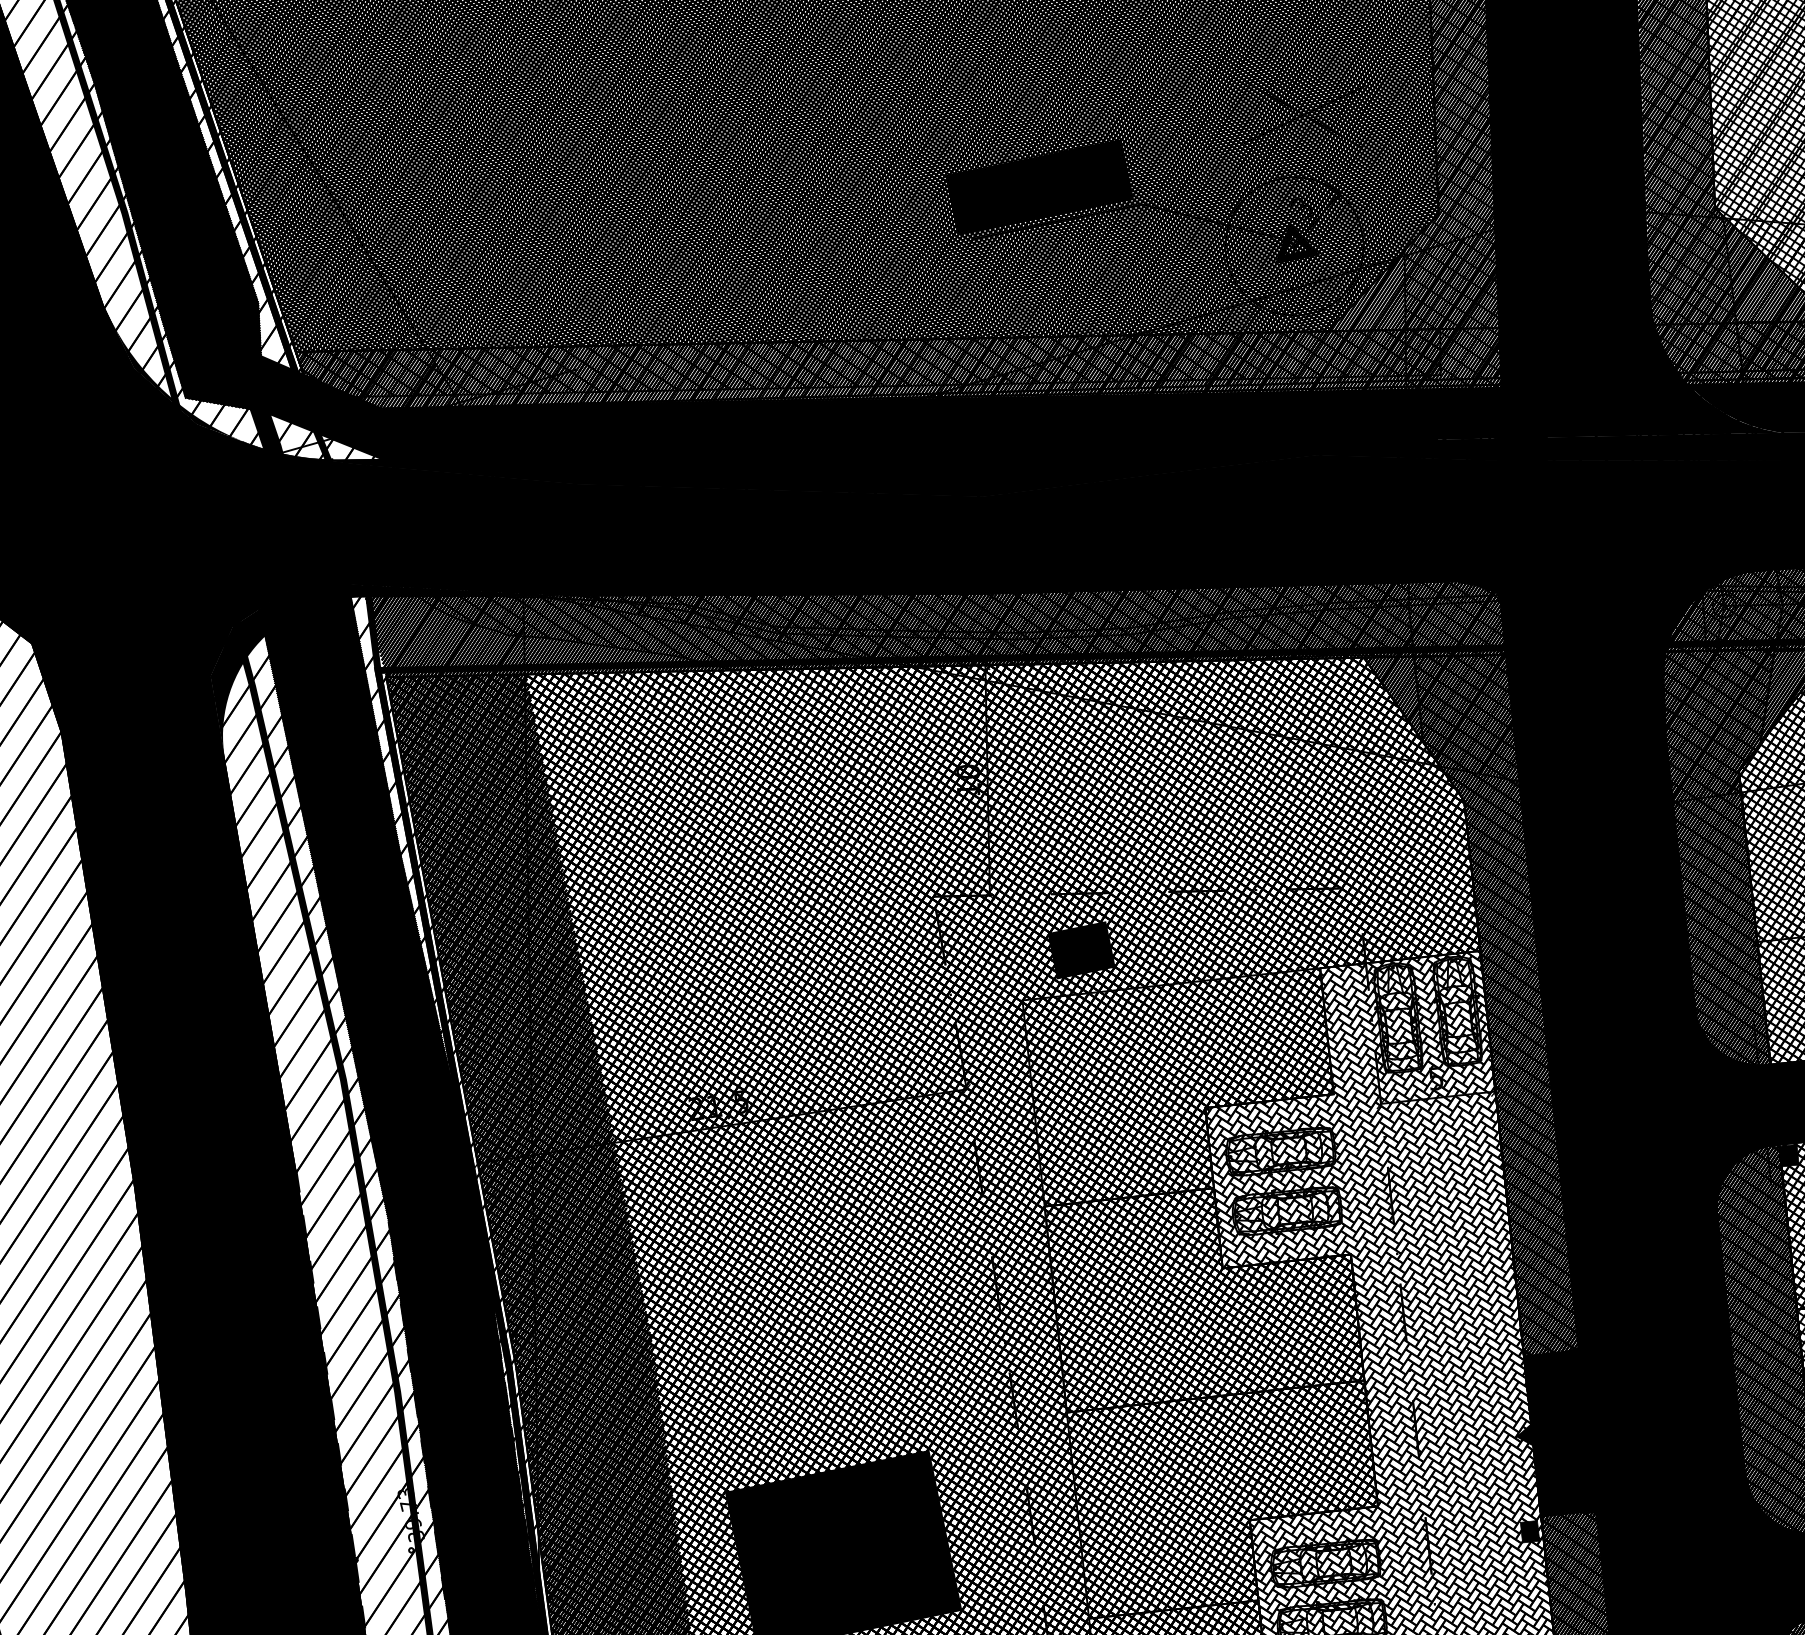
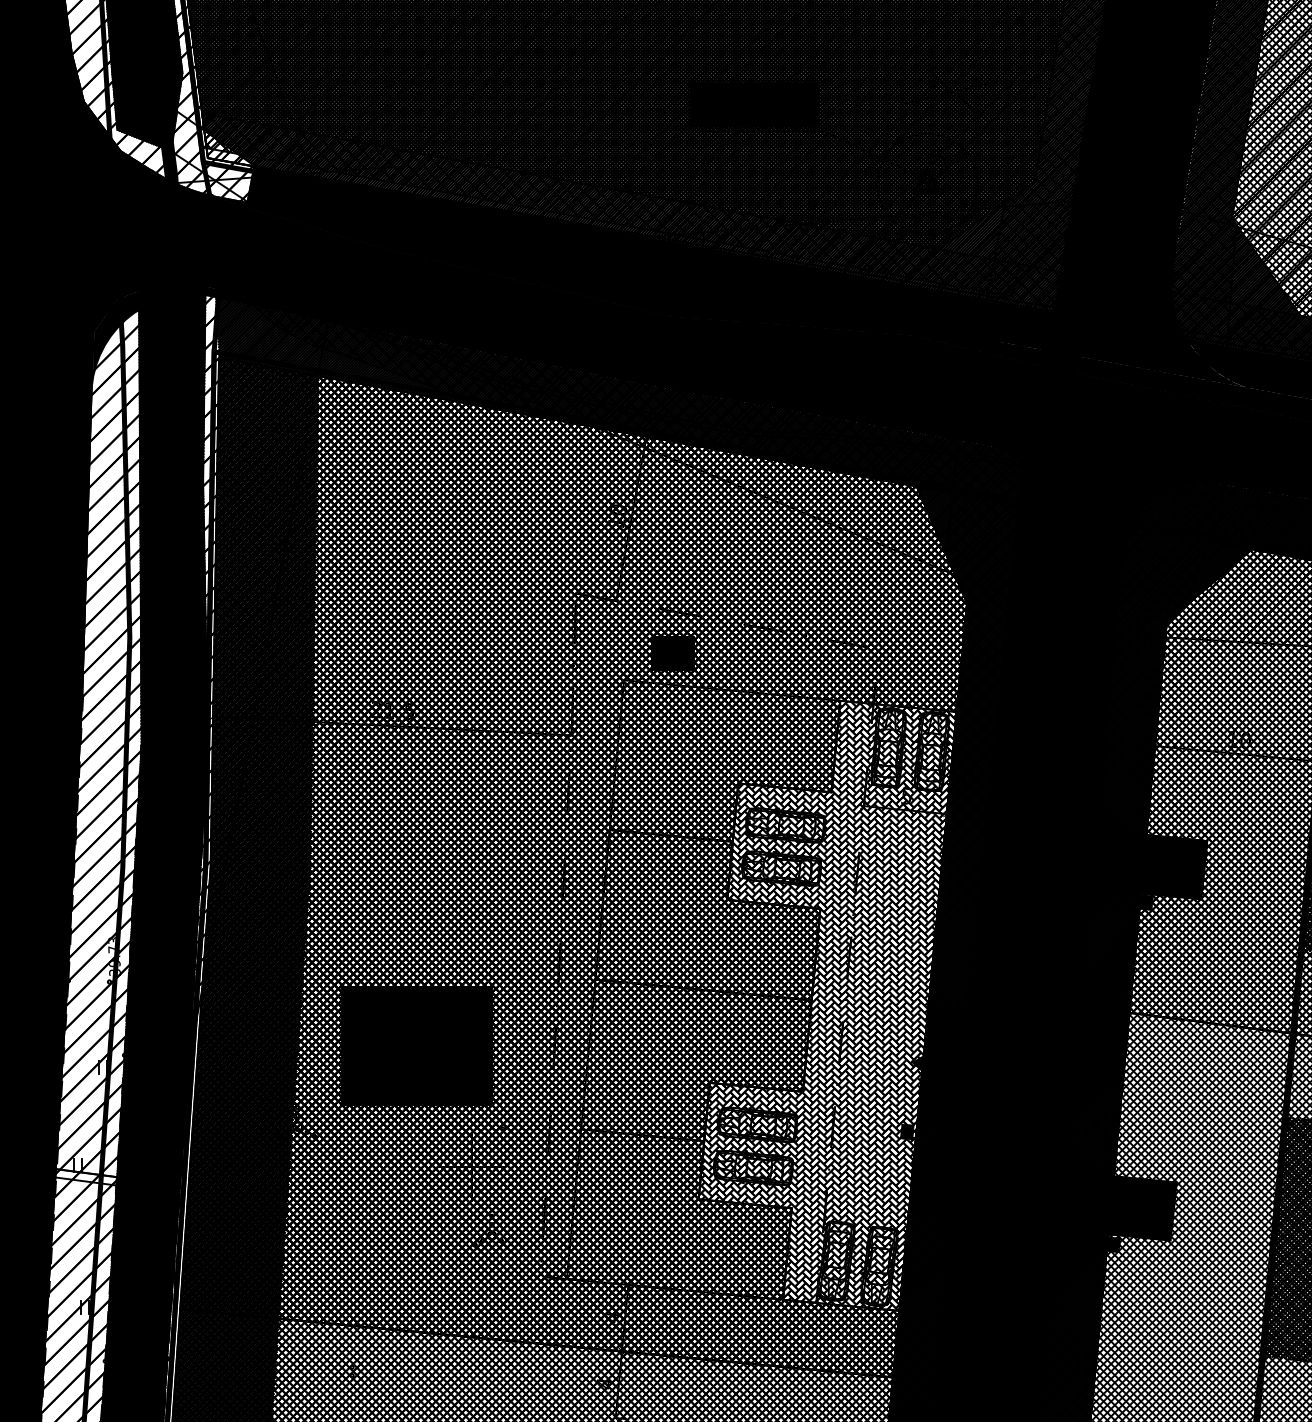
fill: (178, 379) -> (114, 115), removed
fill: (321, 407) -> (212, 156), removed

